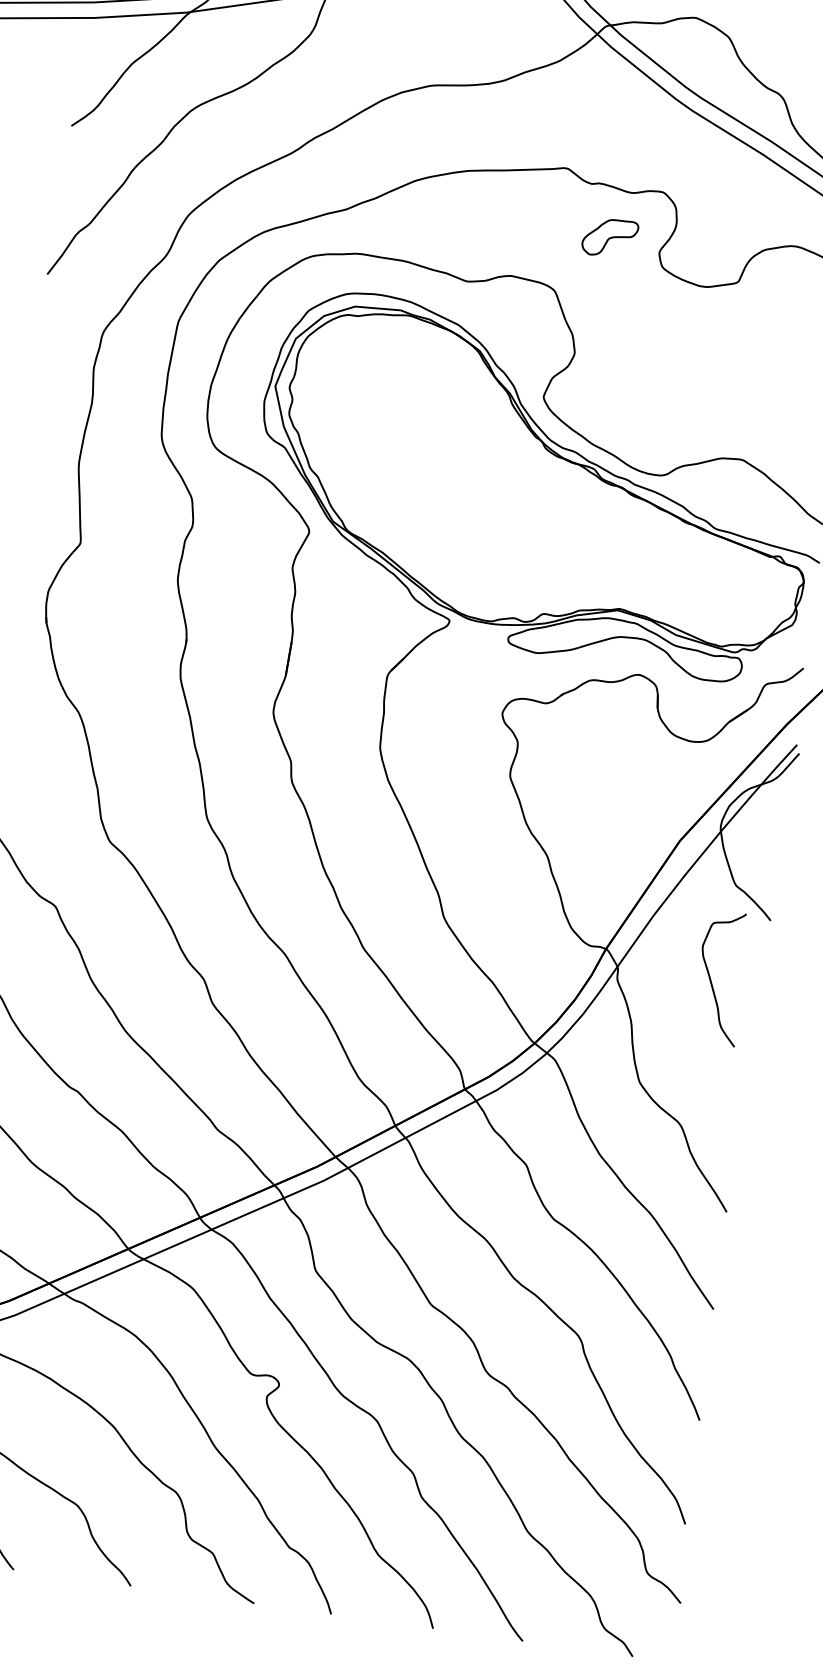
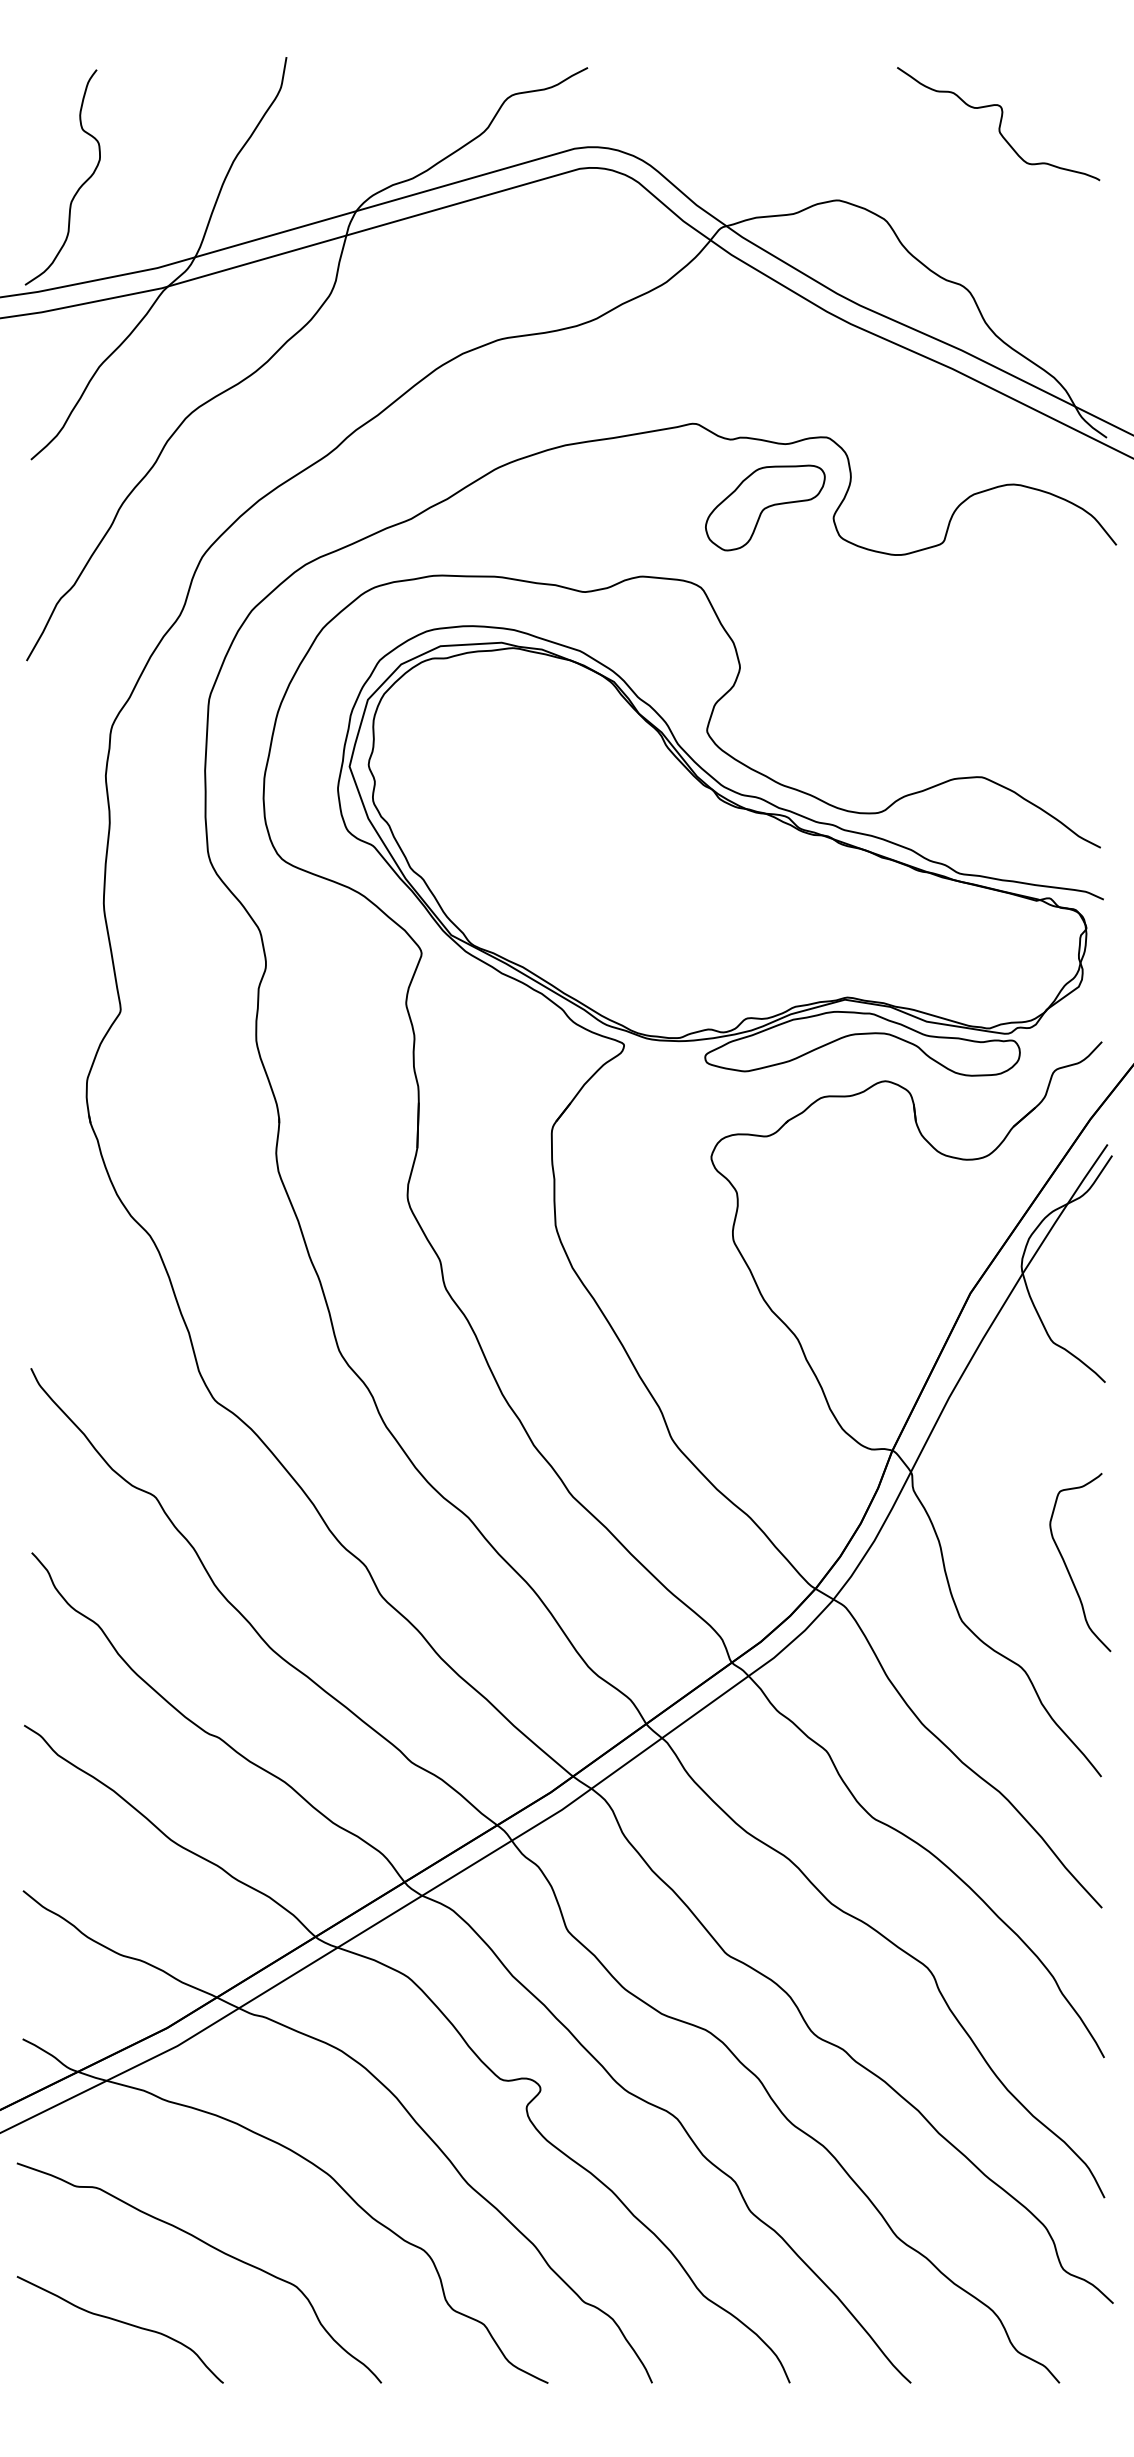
part: (610, 237) -> (765, 507), size x1.67
curve: (711, 979) -> (1067, 1566), moved

